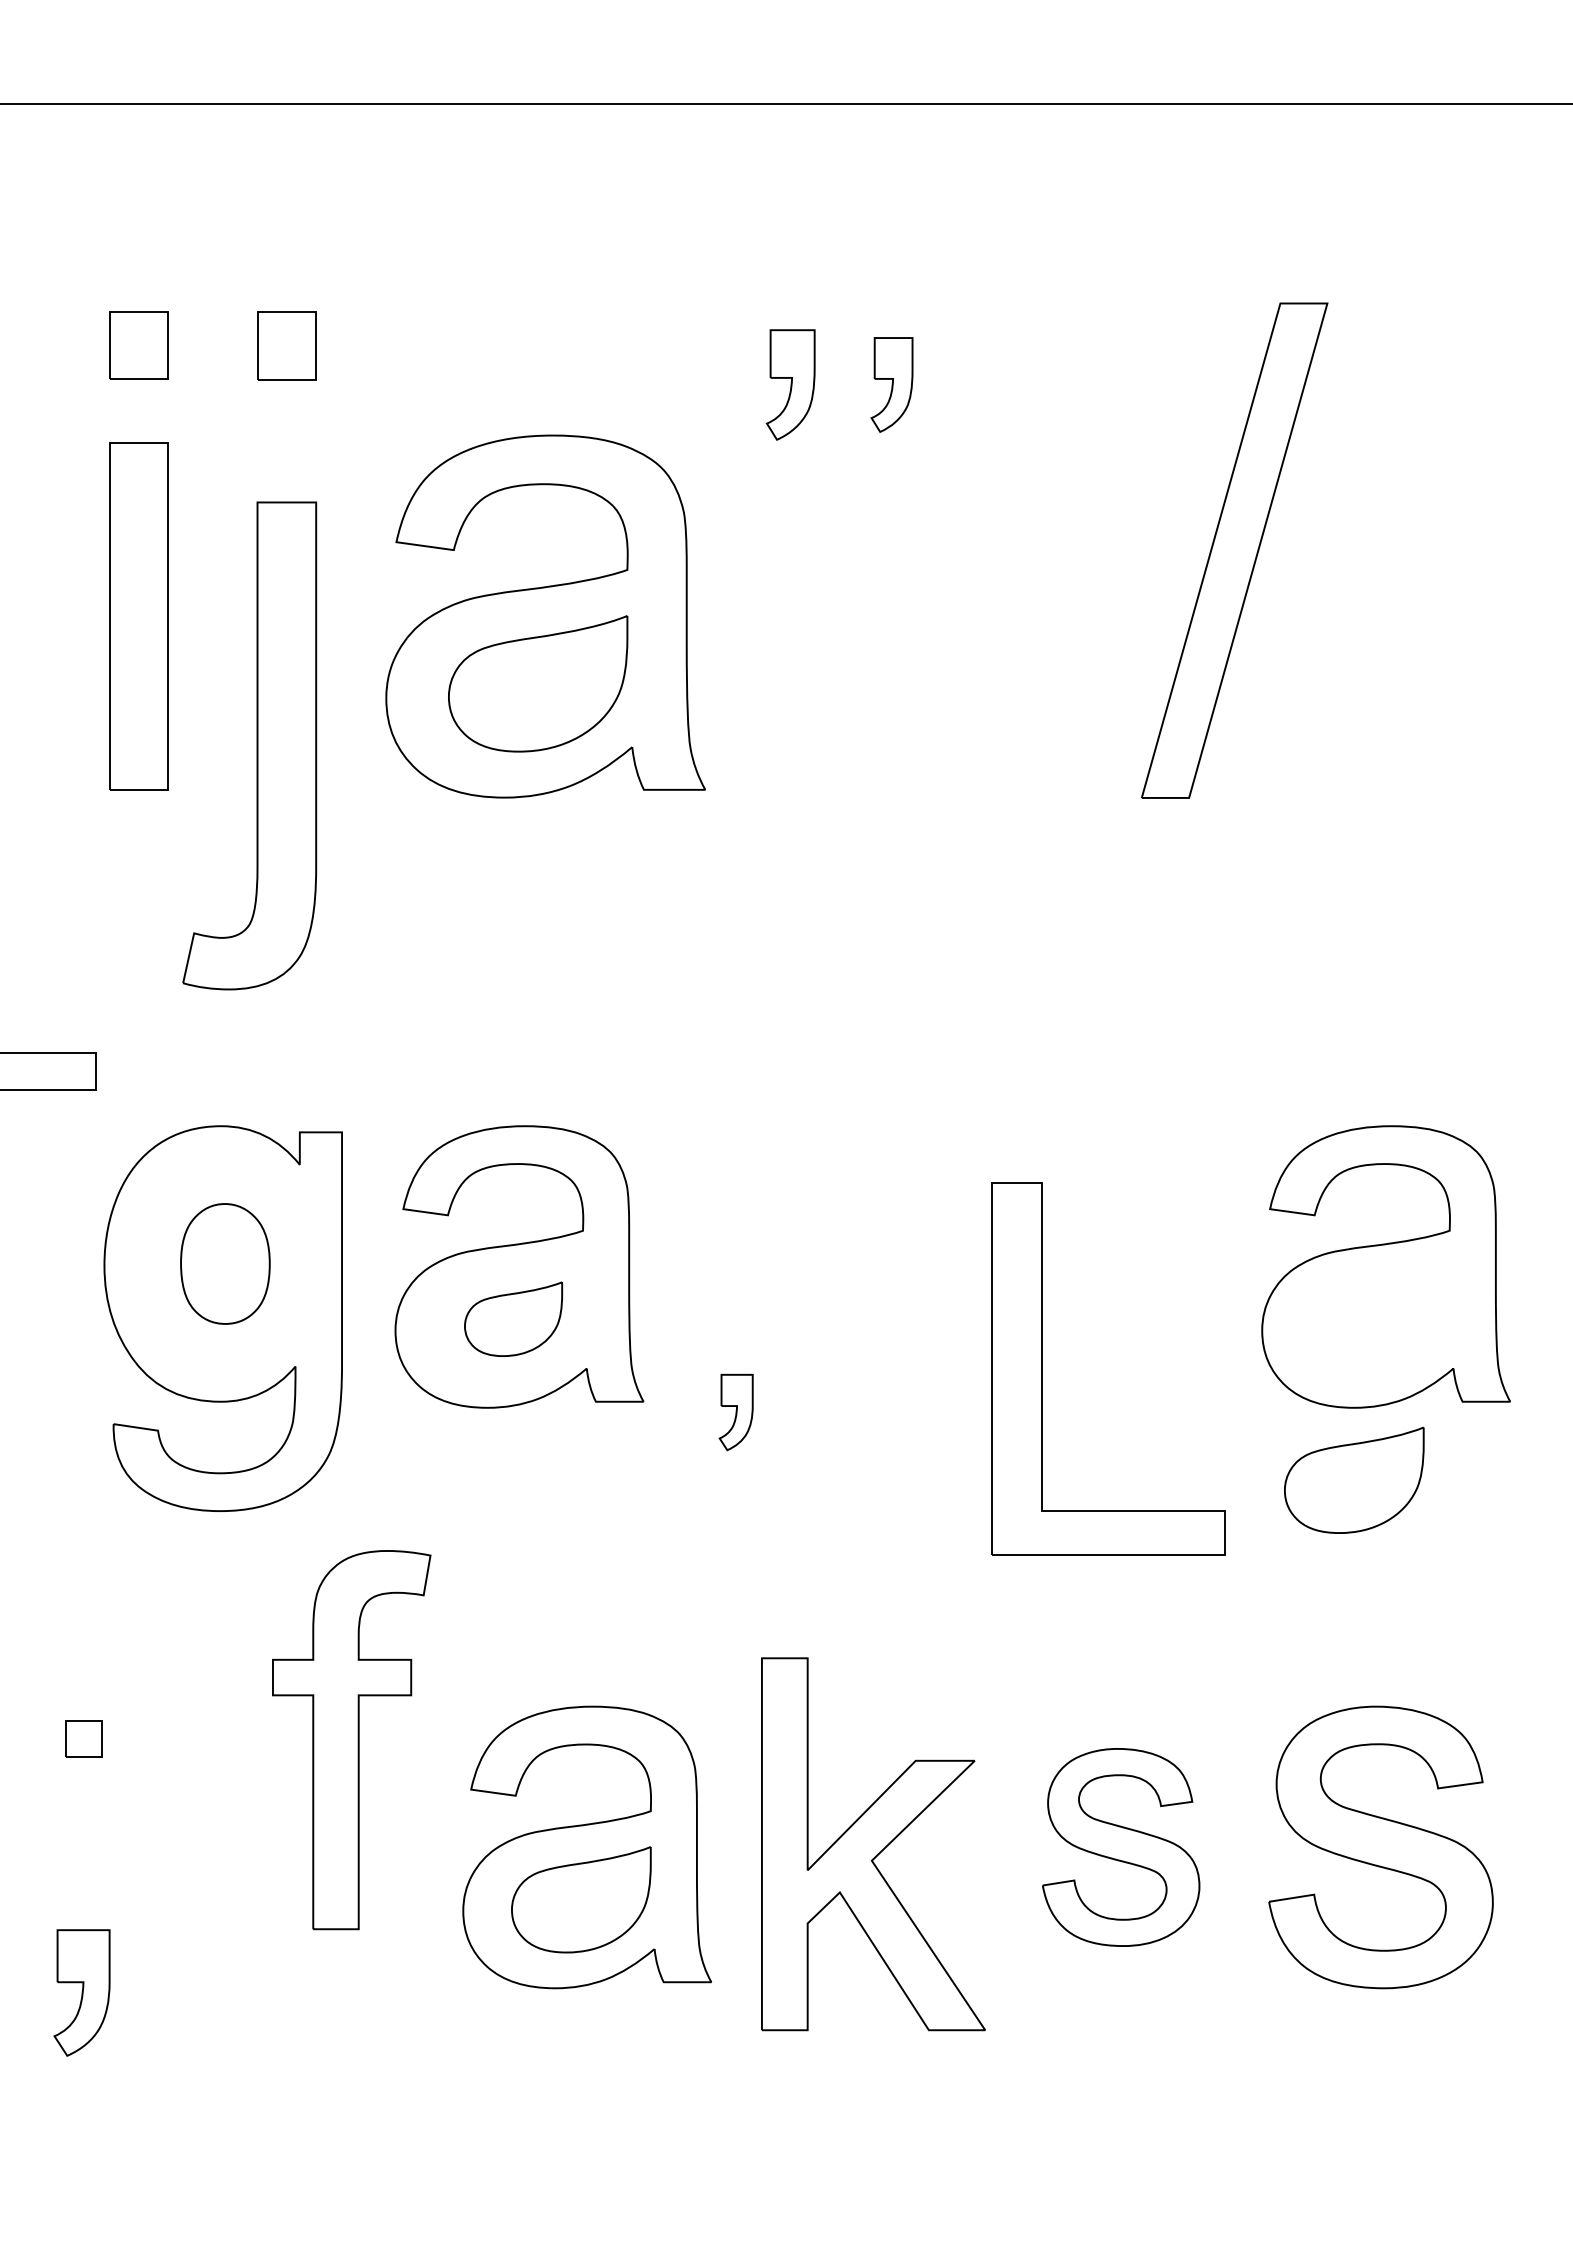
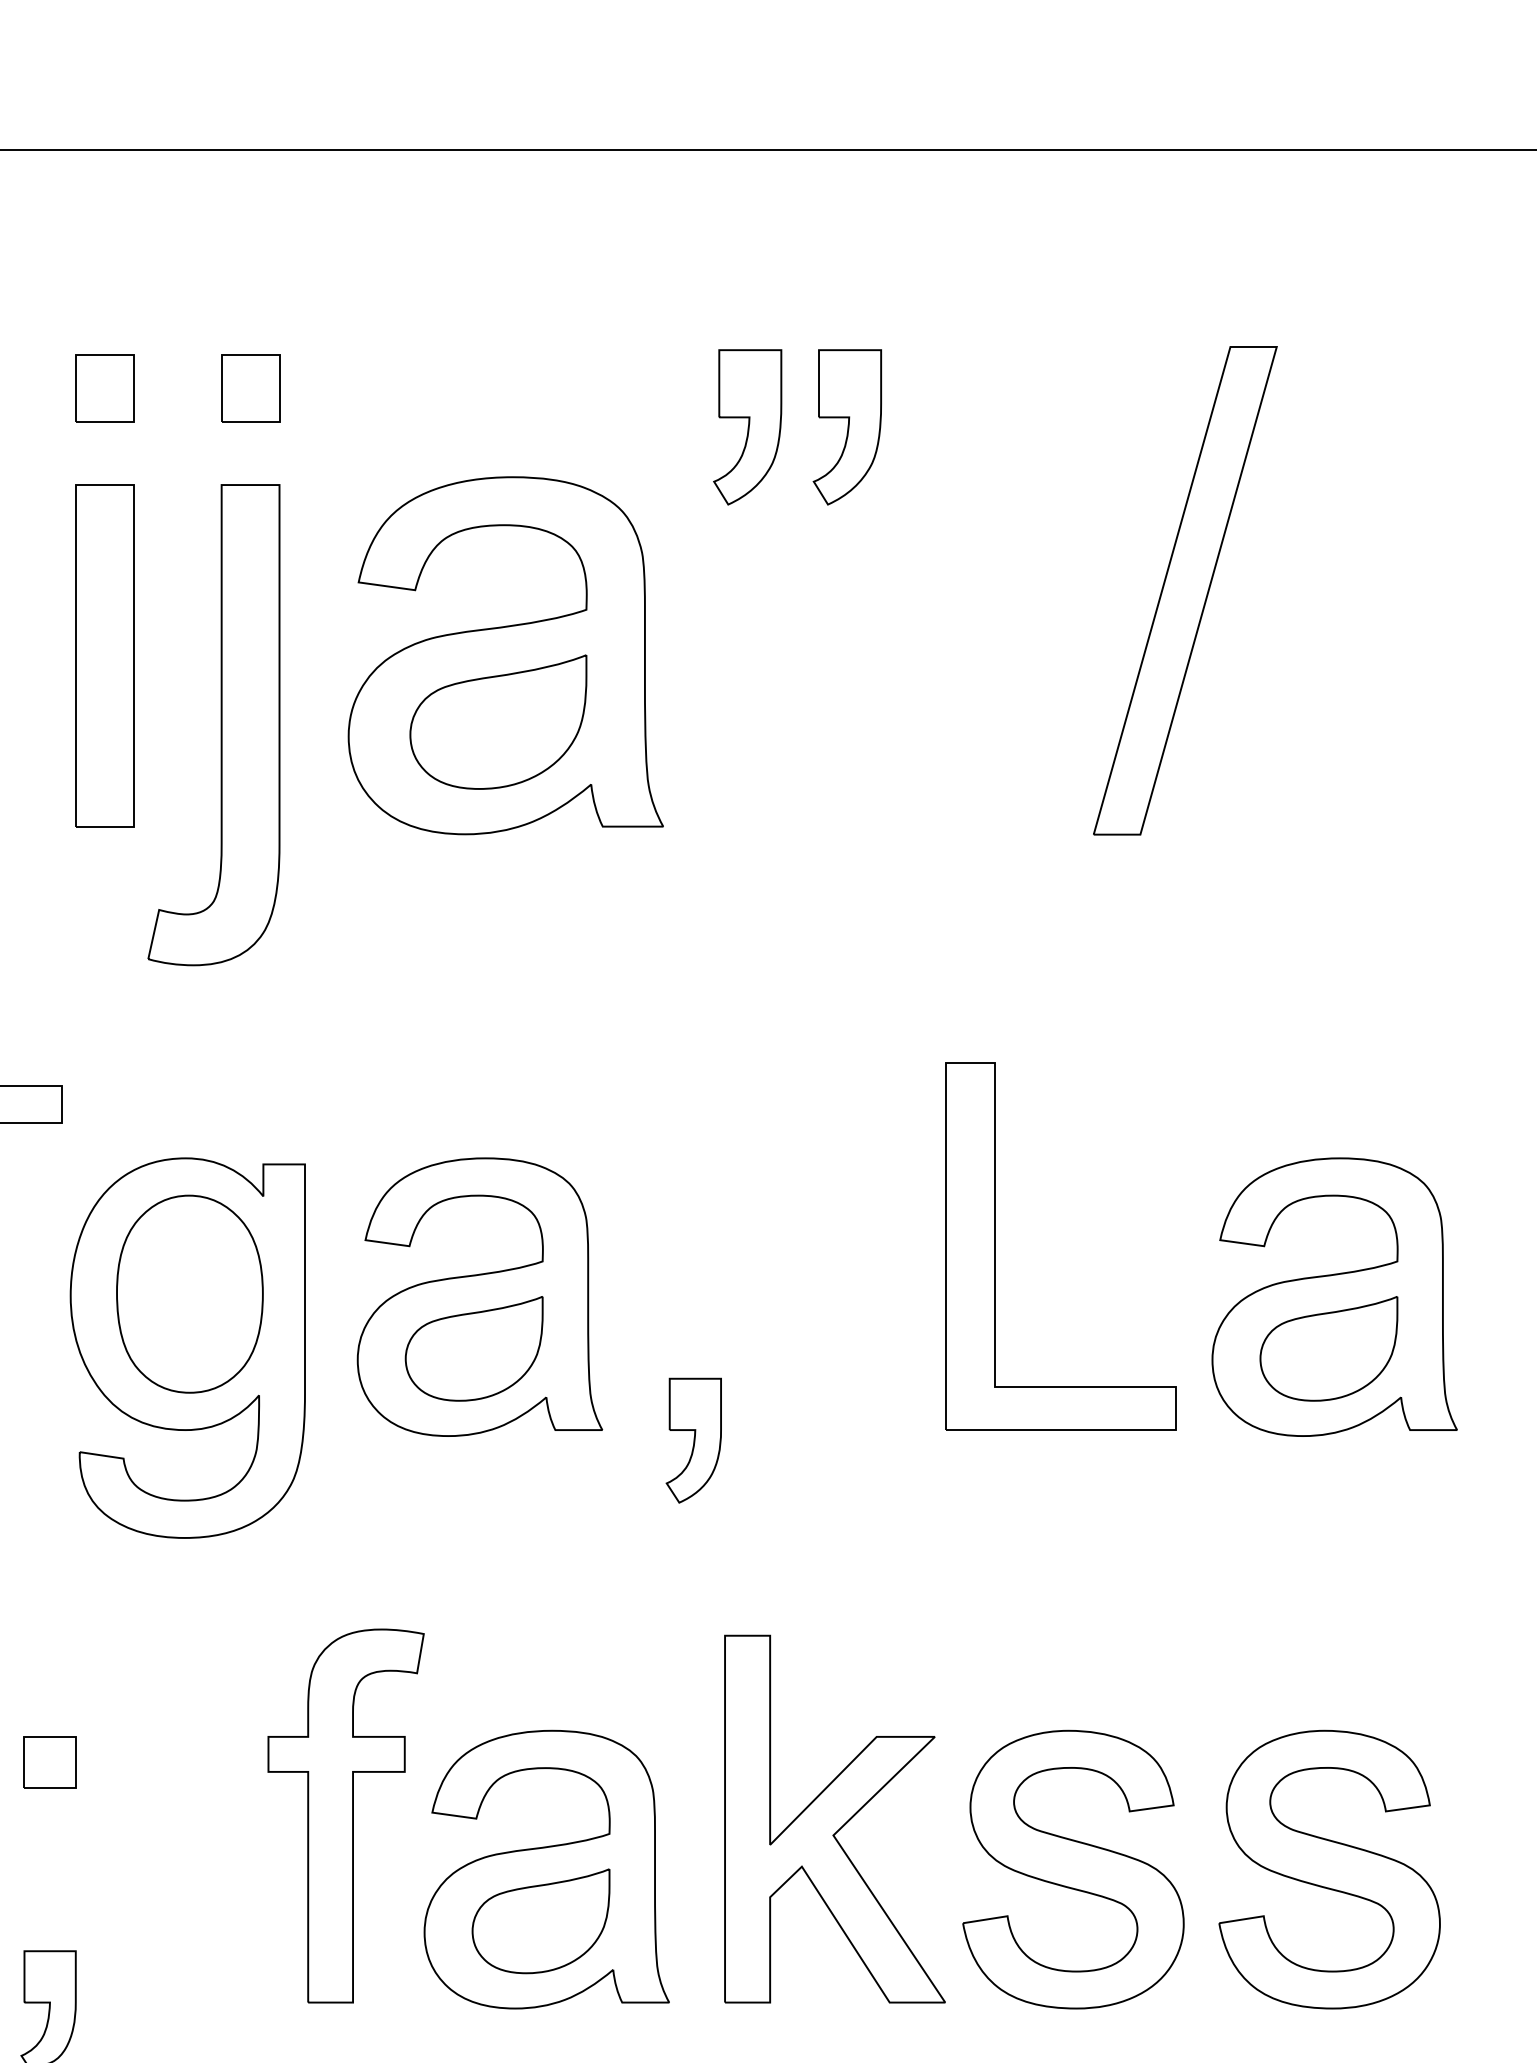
part: (790, 384) -> (747, 426), size x1.43
part: (891, 384) -> (846, 426), size x1.67
part: (256, 745) -> (220, 724), moved
part: (225, 1263) -> (190, 1293), size x1.67
part: (513, 1318) -> (474, 1347), size x1.43
part: (1042, 1368) -> (995, 1246), moved
part: (735, 1412) -> (693, 1440), size x1.67
part: (1354, 1479) -> (1329, 1347), moved
part: (83, 1738) -> (50, 1762), size x1.43
part: (351, 1740) -> (345, 1816), moved
part: (873, 1844) -> (835, 1819), moved
part: (1120, 1847) -> (1072, 1869), size x1.43

